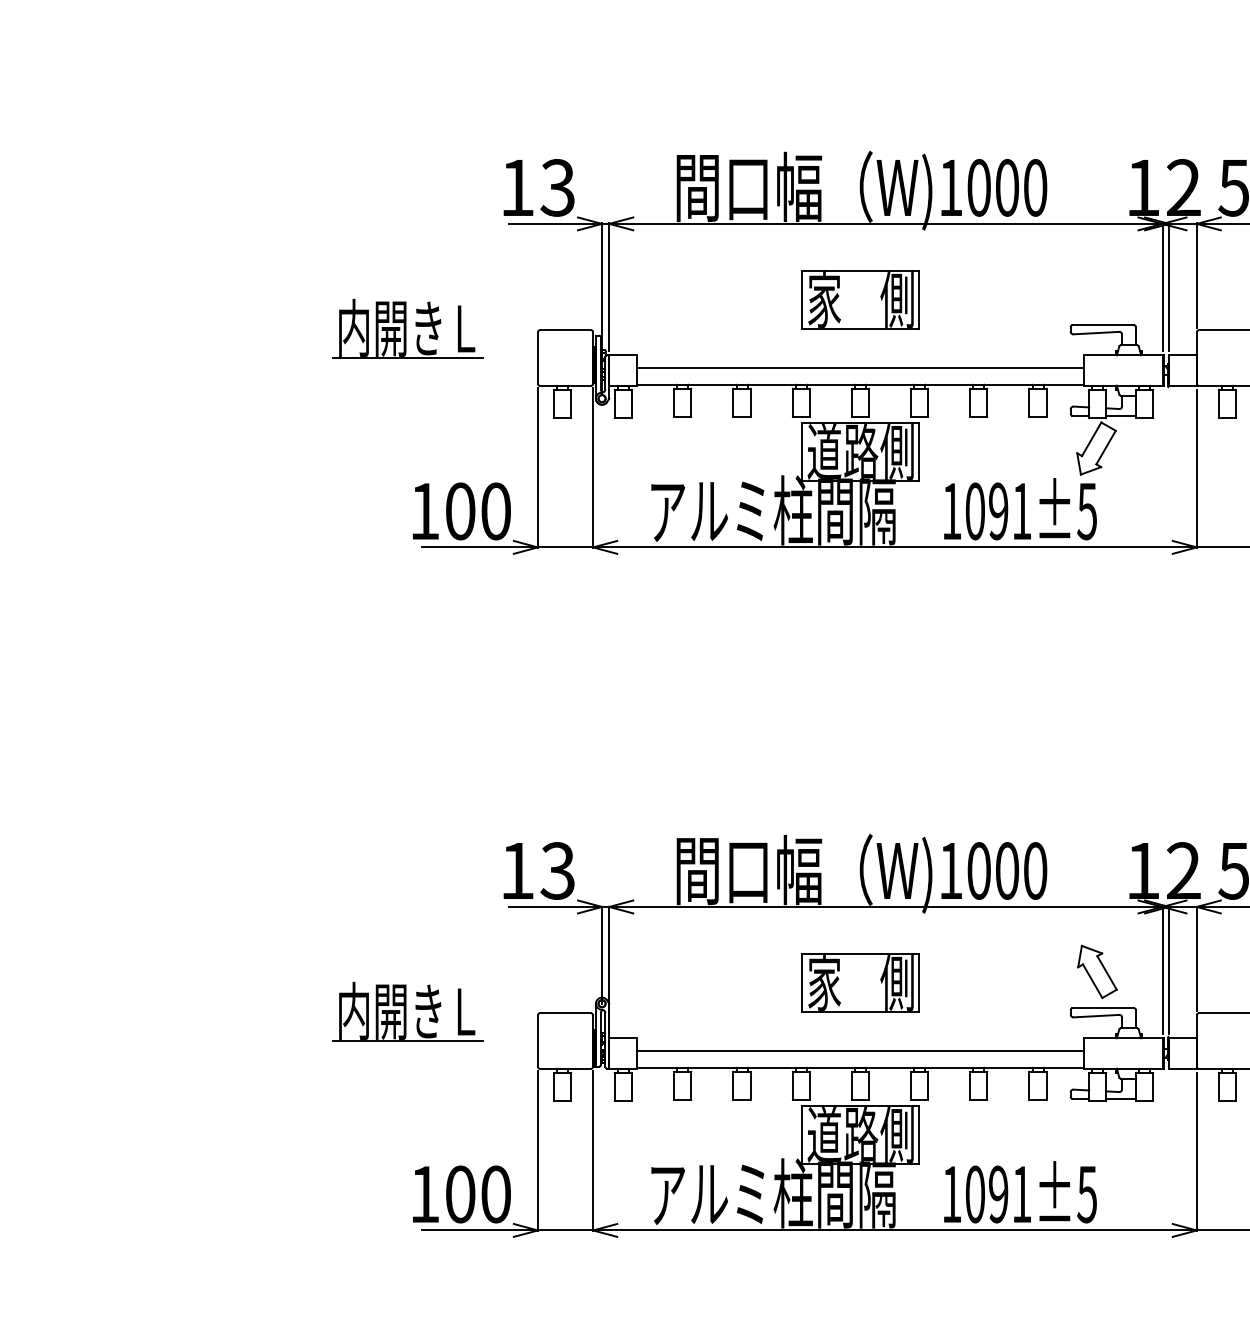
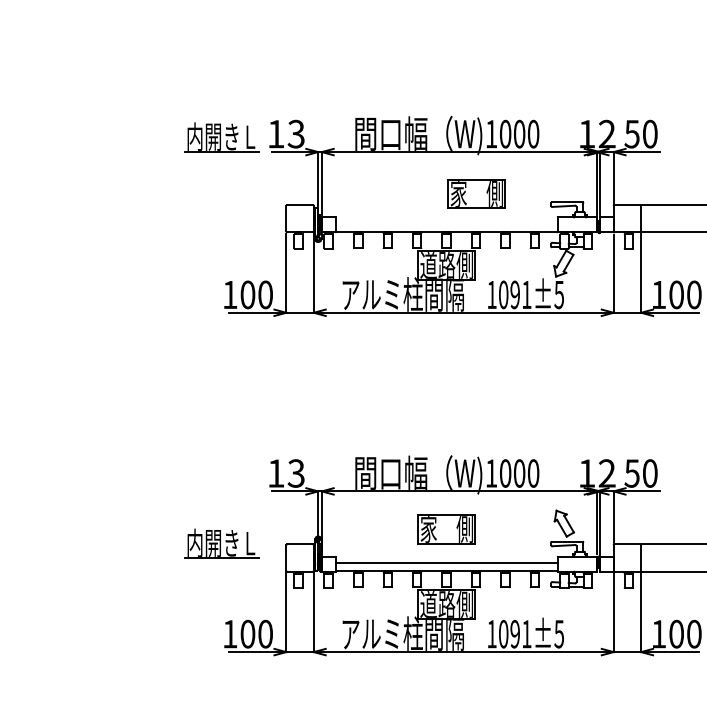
part: (860, 299) -> (476, 193), moved
part: (407, 329) -> (221, 137), moved
line: (860, 367) -> (446, 223), removed

